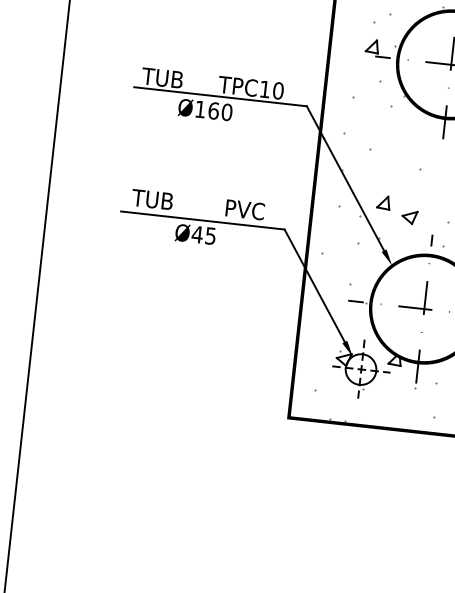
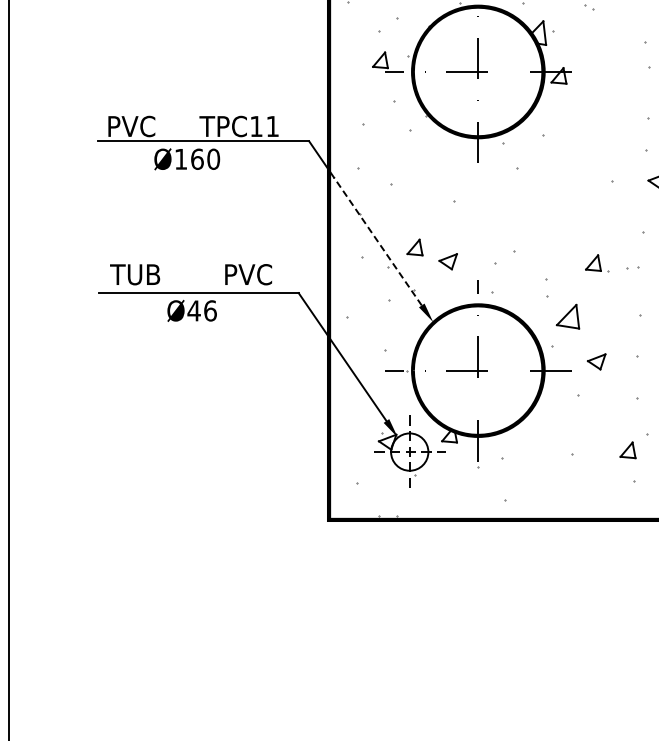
text: (162, 78) -> (130, 126), TUB -> PVC
text: (278, 90) -> (272, 126), TPC10 -> TPC11
line: (353, 194) -> (377, 241), solid -> dashed
text: (210, 235) -> (210, 310), Ø45 -> Ø46

